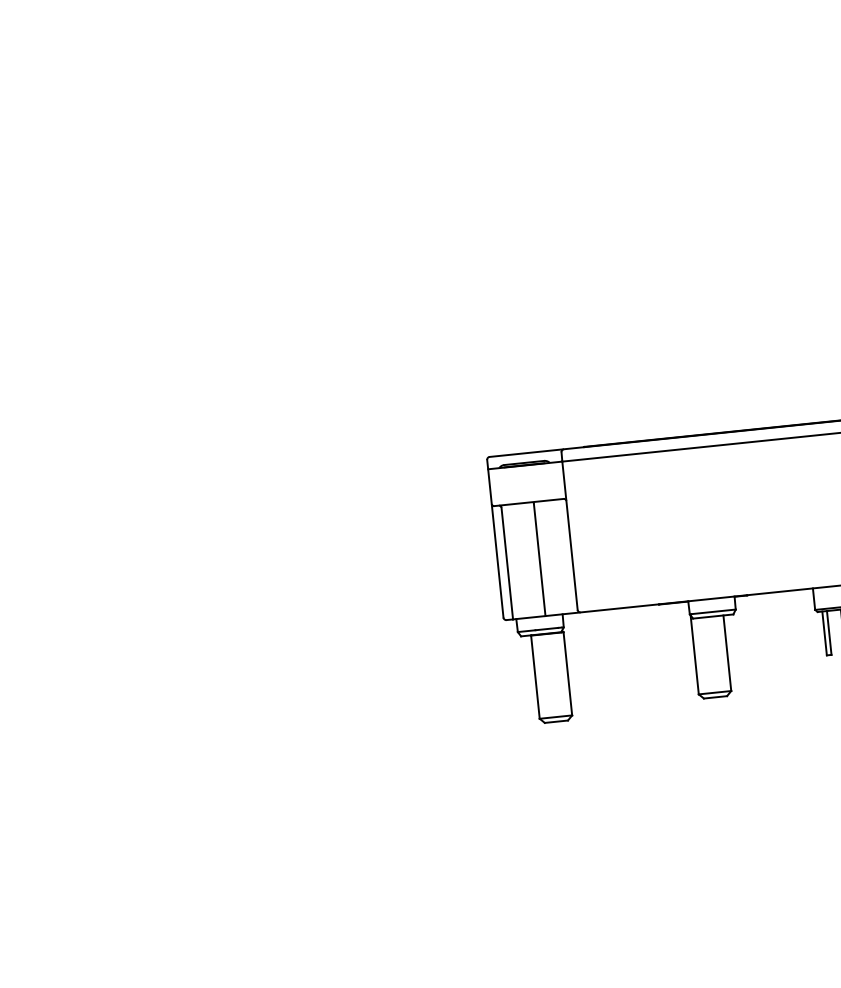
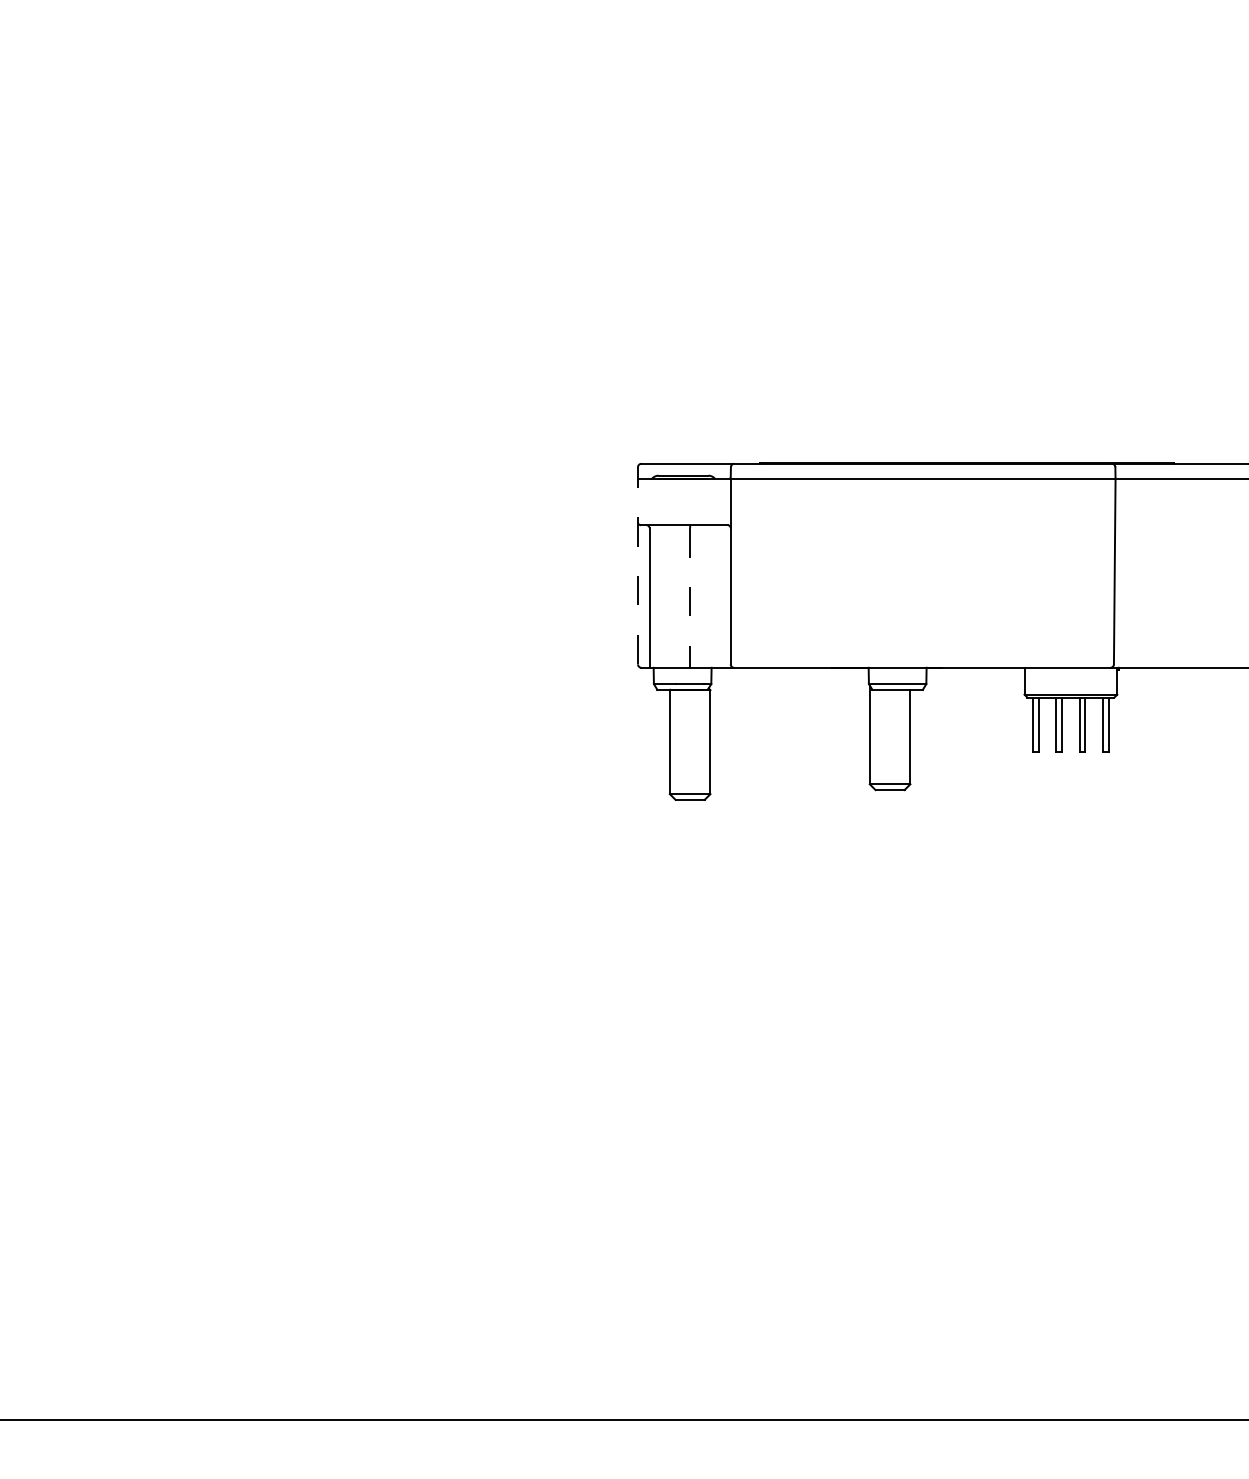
line: (495, 538) -> (638, 565), solid -> dashed
line: (539, 559) -> (690, 597), solid -> dashed

